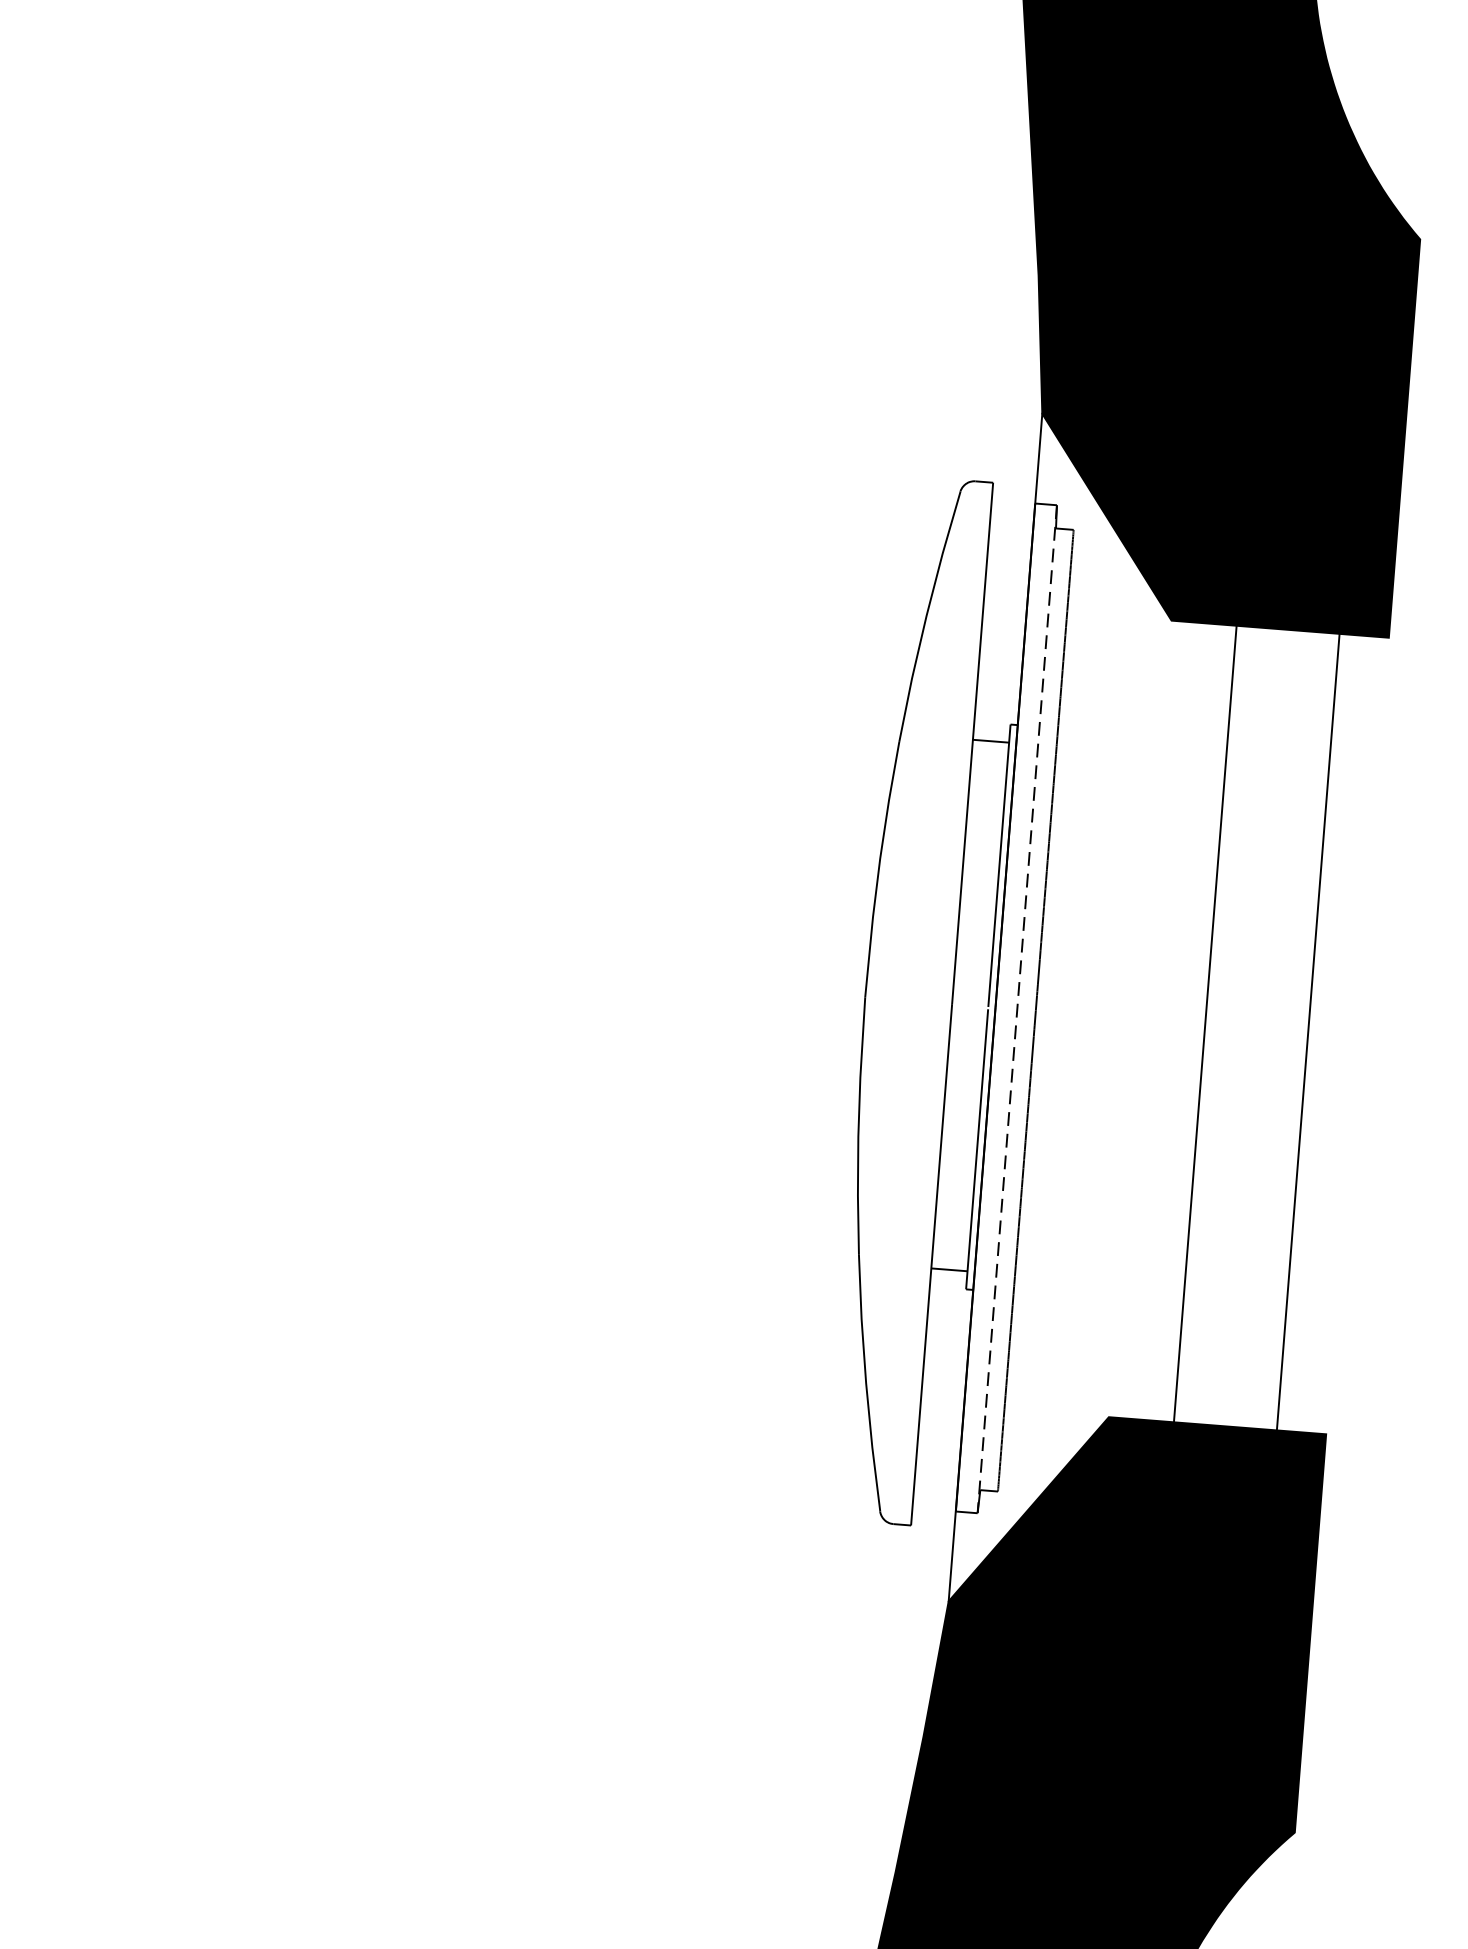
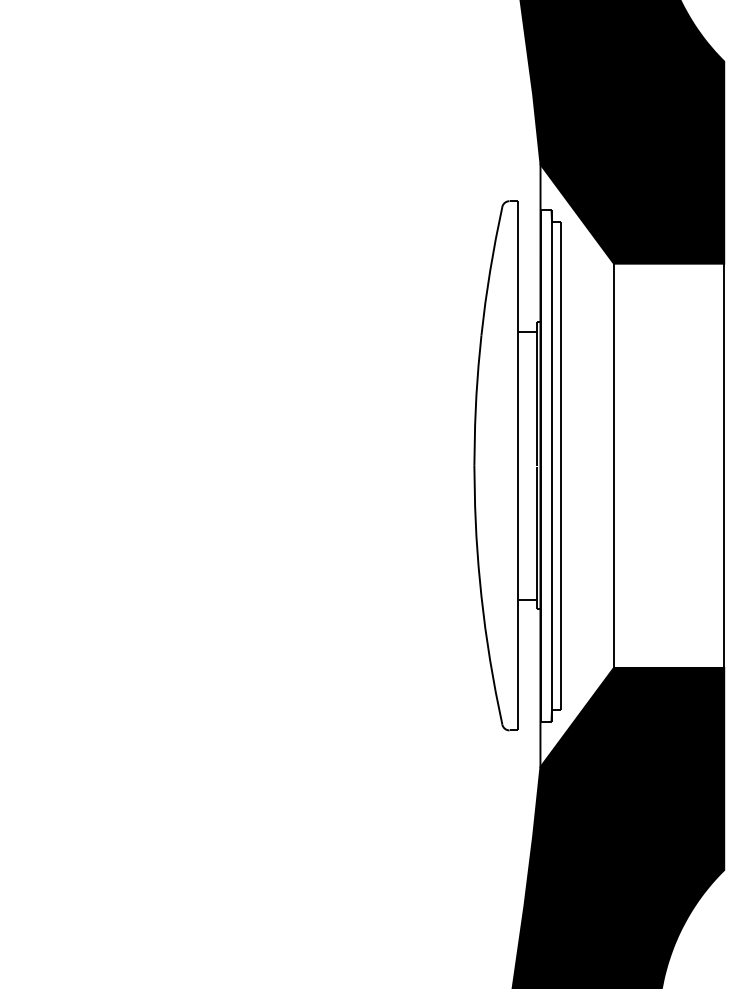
line: (1017, 1008) -> (551, 465), dashed -> solid
line: (1204, 1023) -> (613, 465), moved
line: (1308, 1031) -> (724, 465), moved

